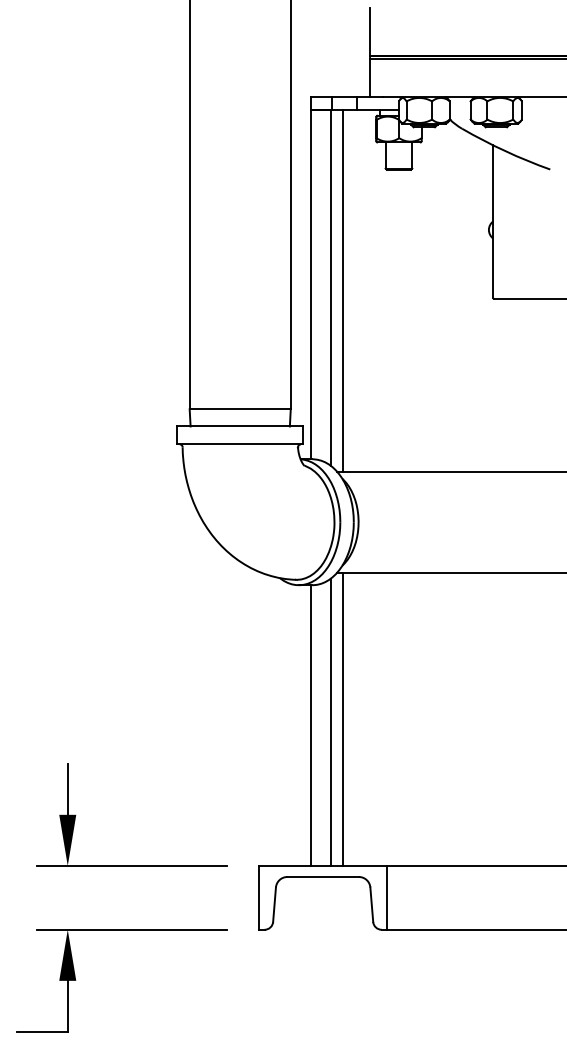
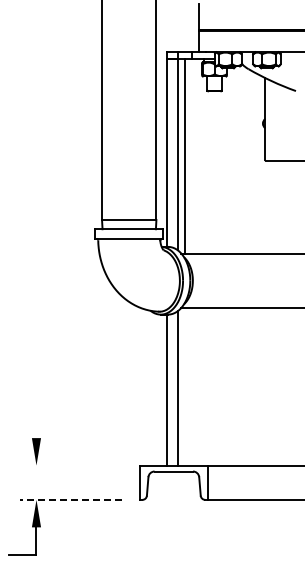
line: (343, 718) -> (184, 386), removed
line: (67, 789) -> (36, 424), removed
line: (132, 865) -> (71, 465), removed
line: (131, 929) -> (70, 499), solid -> dashed

